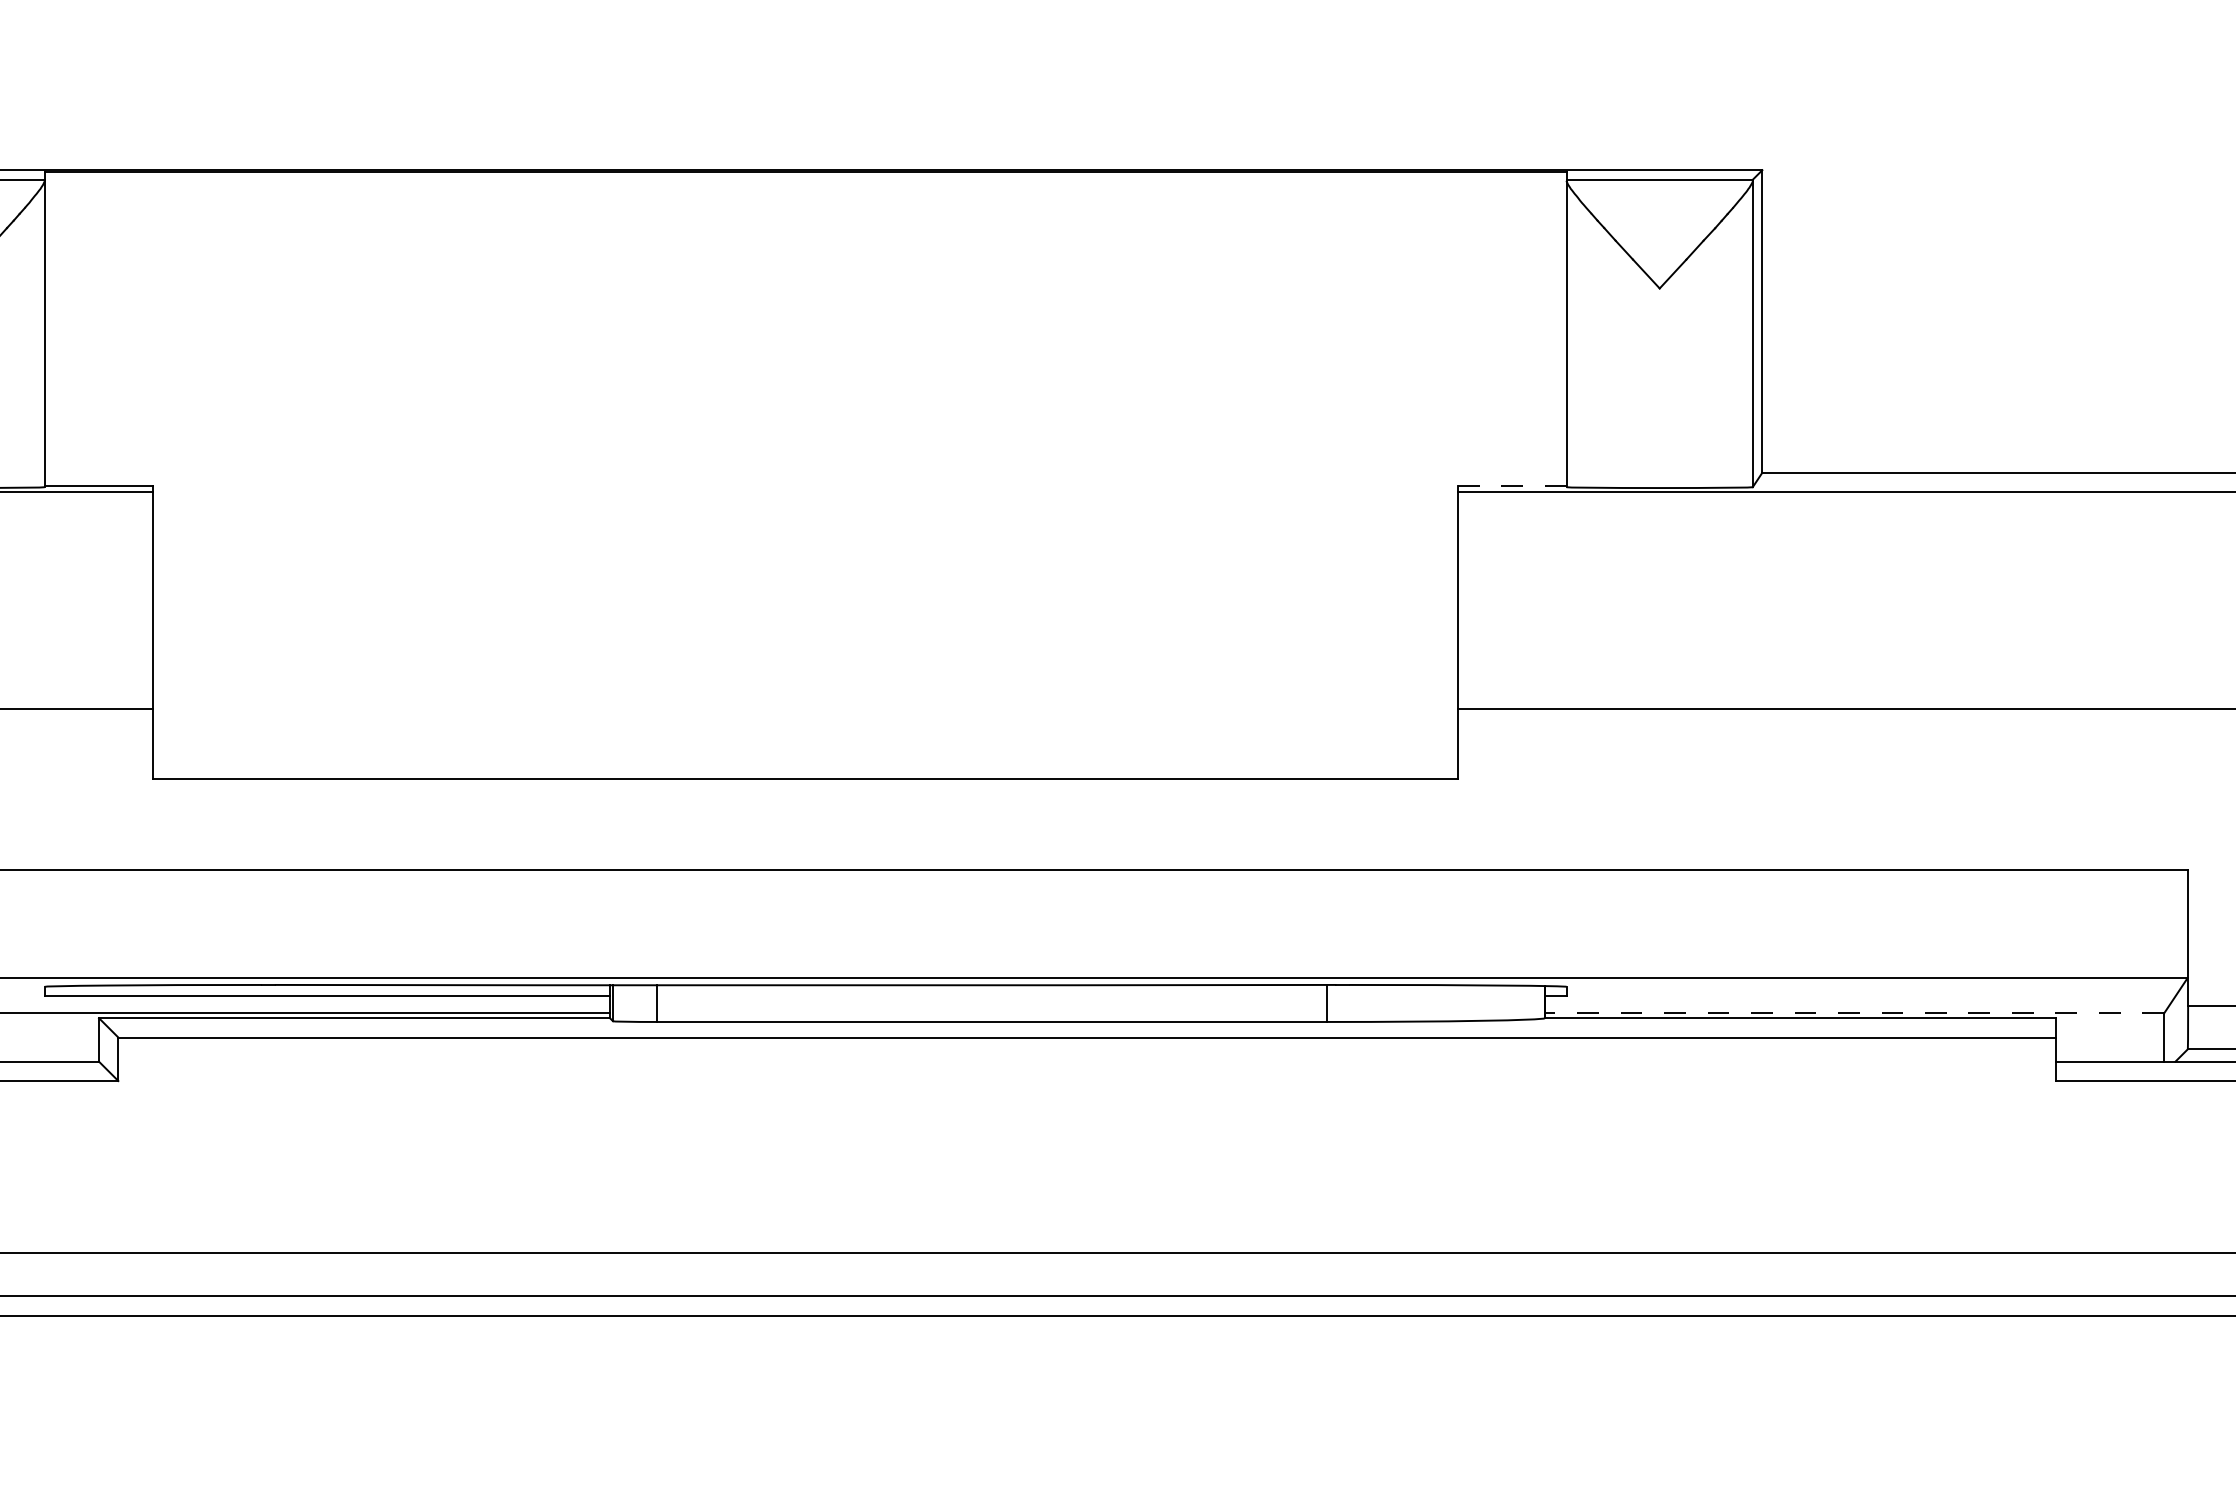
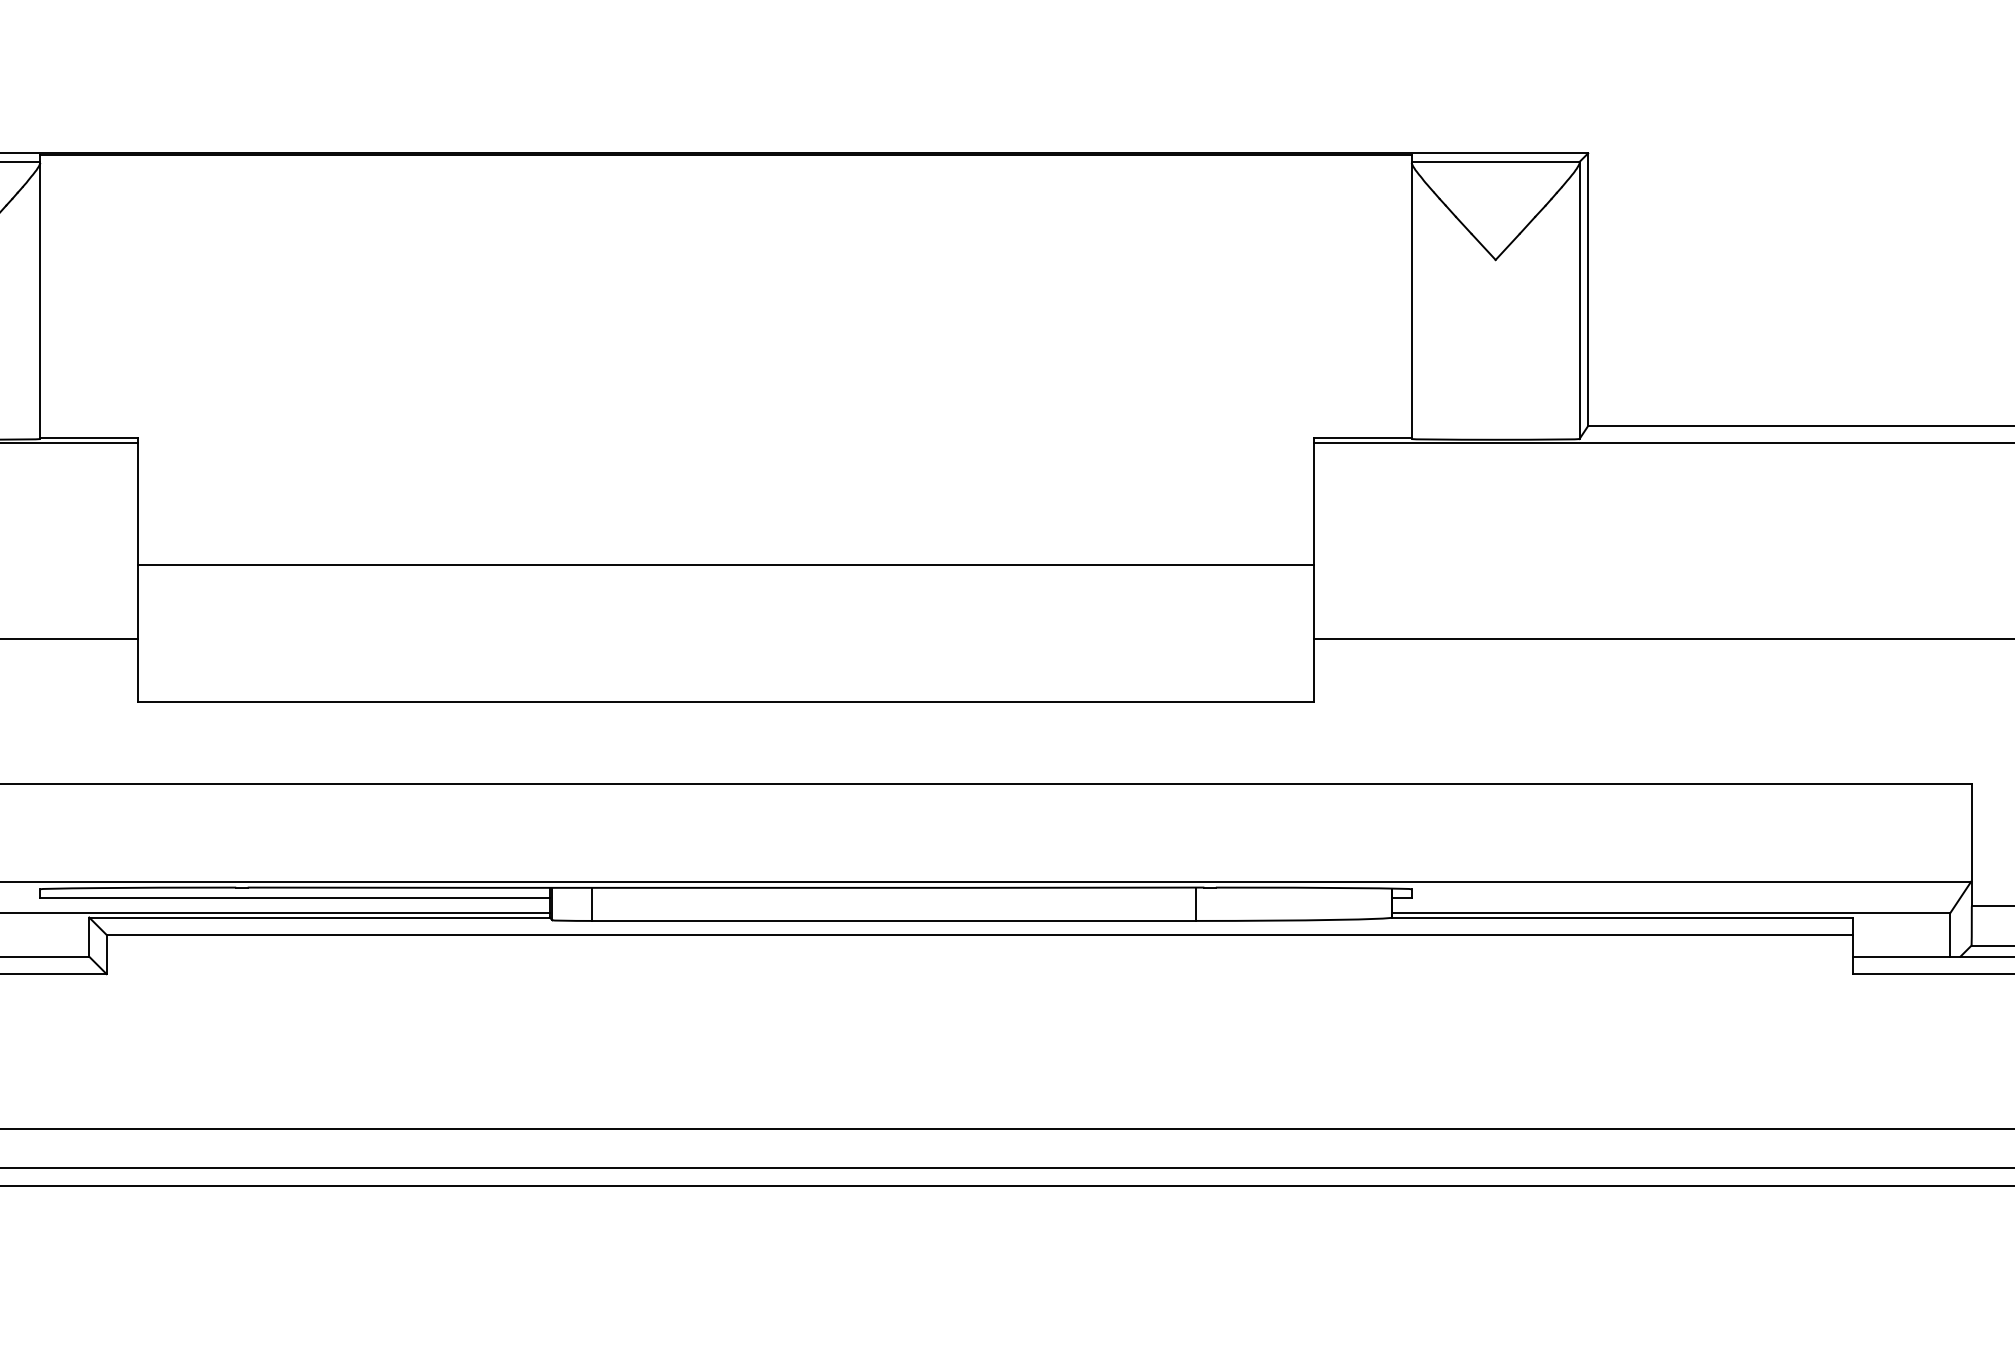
line: (1511, 486) -> (1362, 438), dashed -> solid
line: (805, 626) -> (725, 564), added
line: (1853, 1013) -> (1670, 913), dashed -> solid

